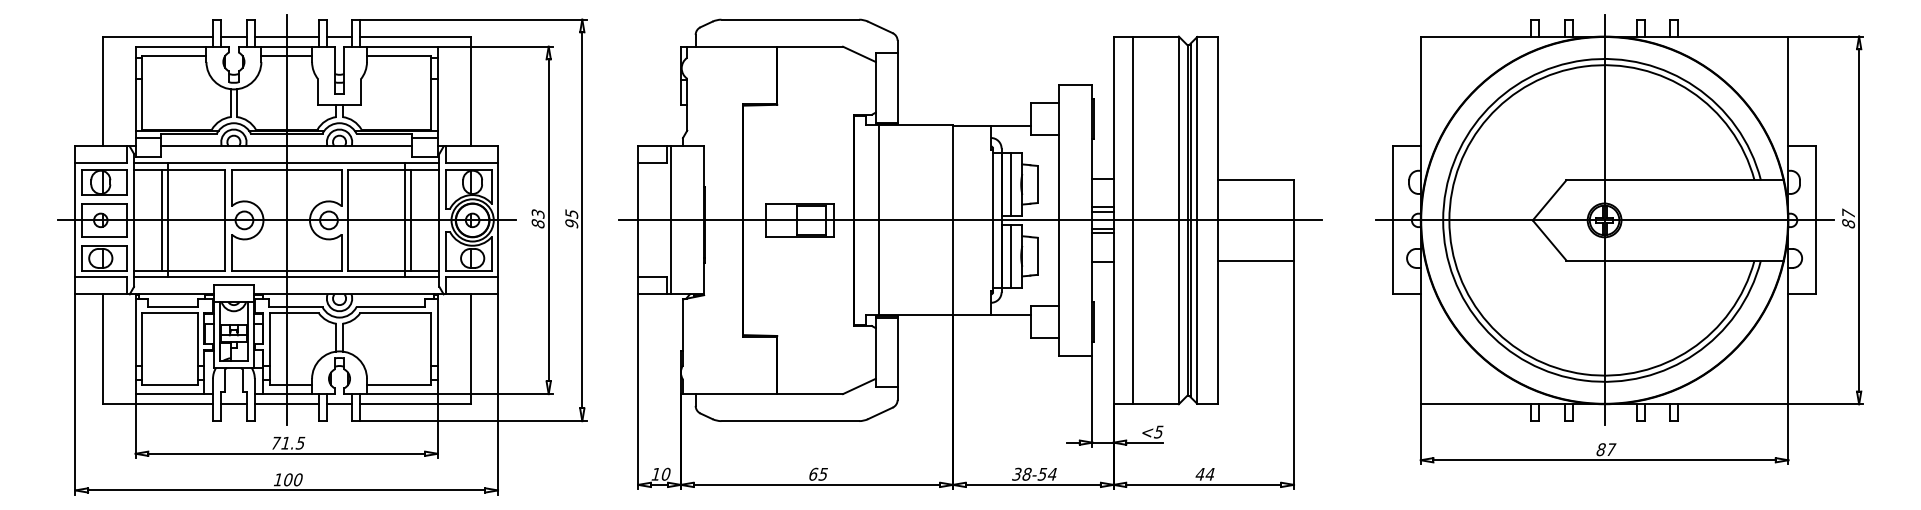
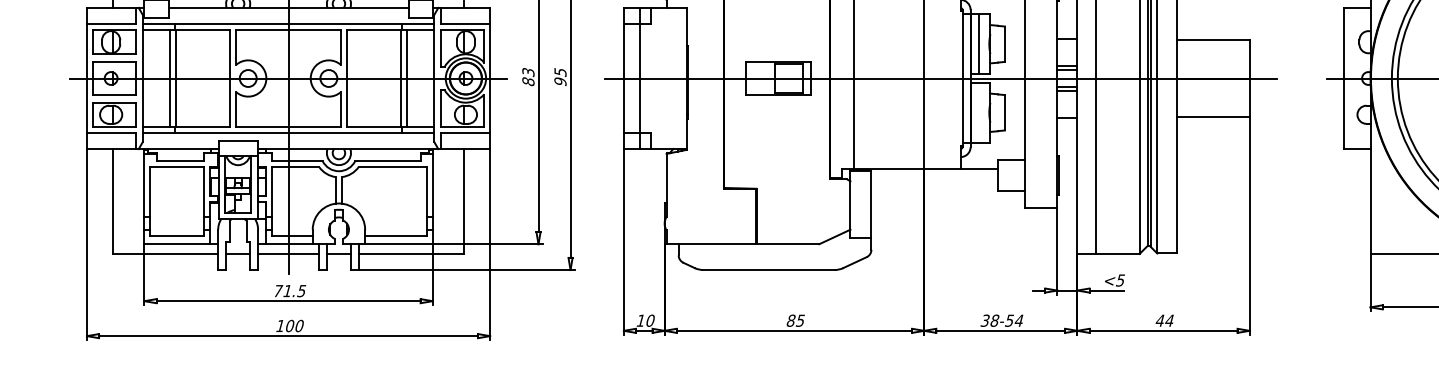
line: (671, 220) -> (640, 78), moved
line: (1010, 256) -> (979, 112), removed
text: (813, 473) -> (791, 319), 65 -> 85

